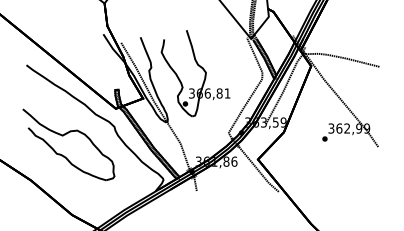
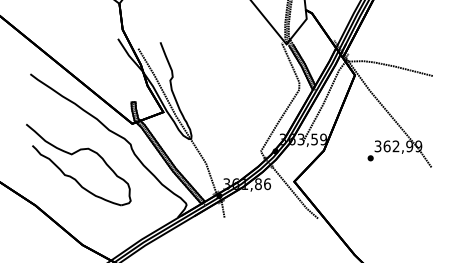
part: (199, 67) -> (227, 76), removed

